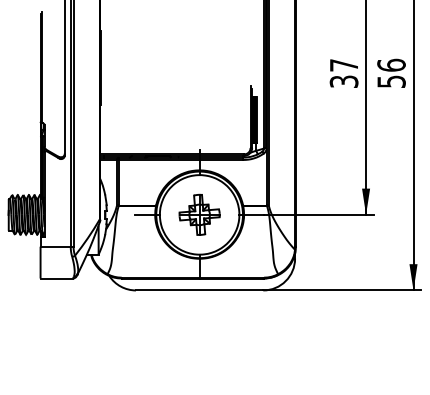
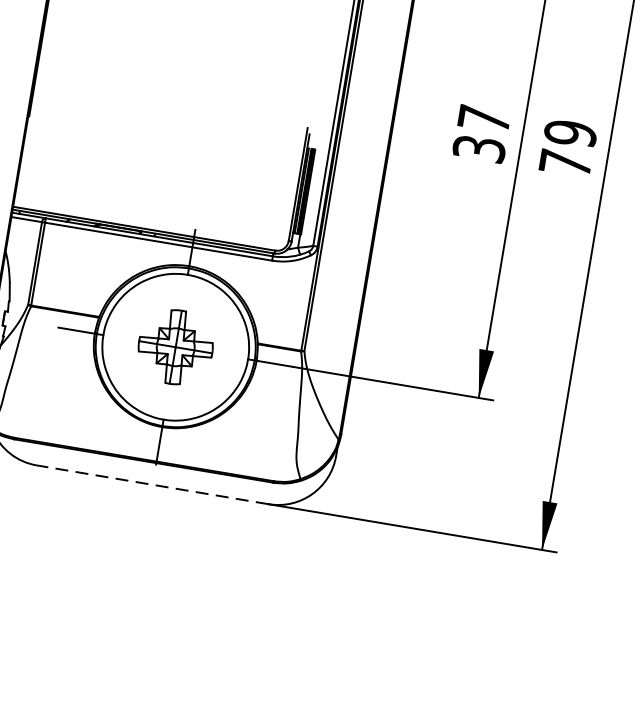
text: (391, 72) -> (568, 146), 56 -> 79
line: (199, 290) -> (152, 484), solid -> dashed

